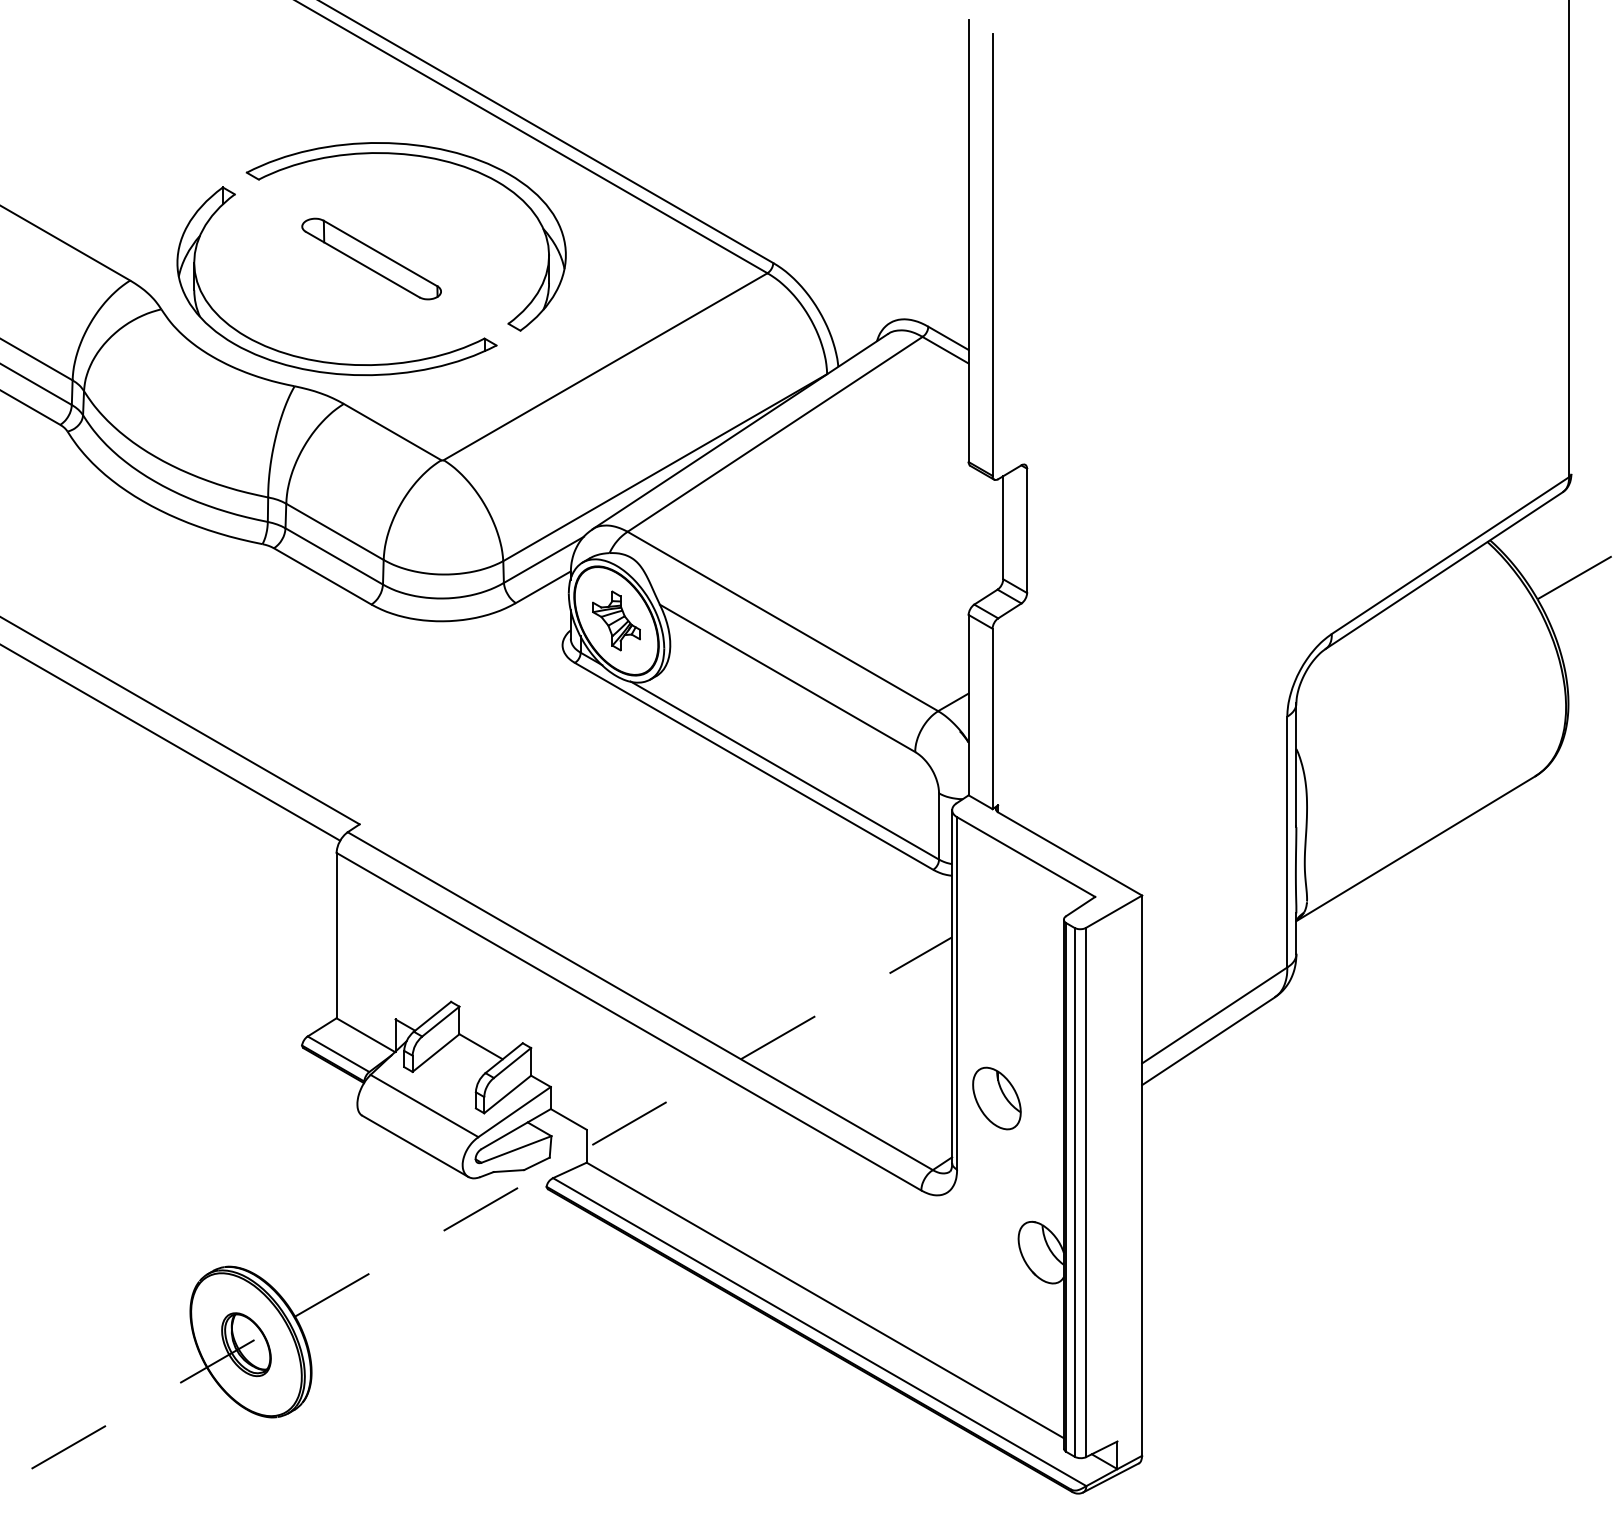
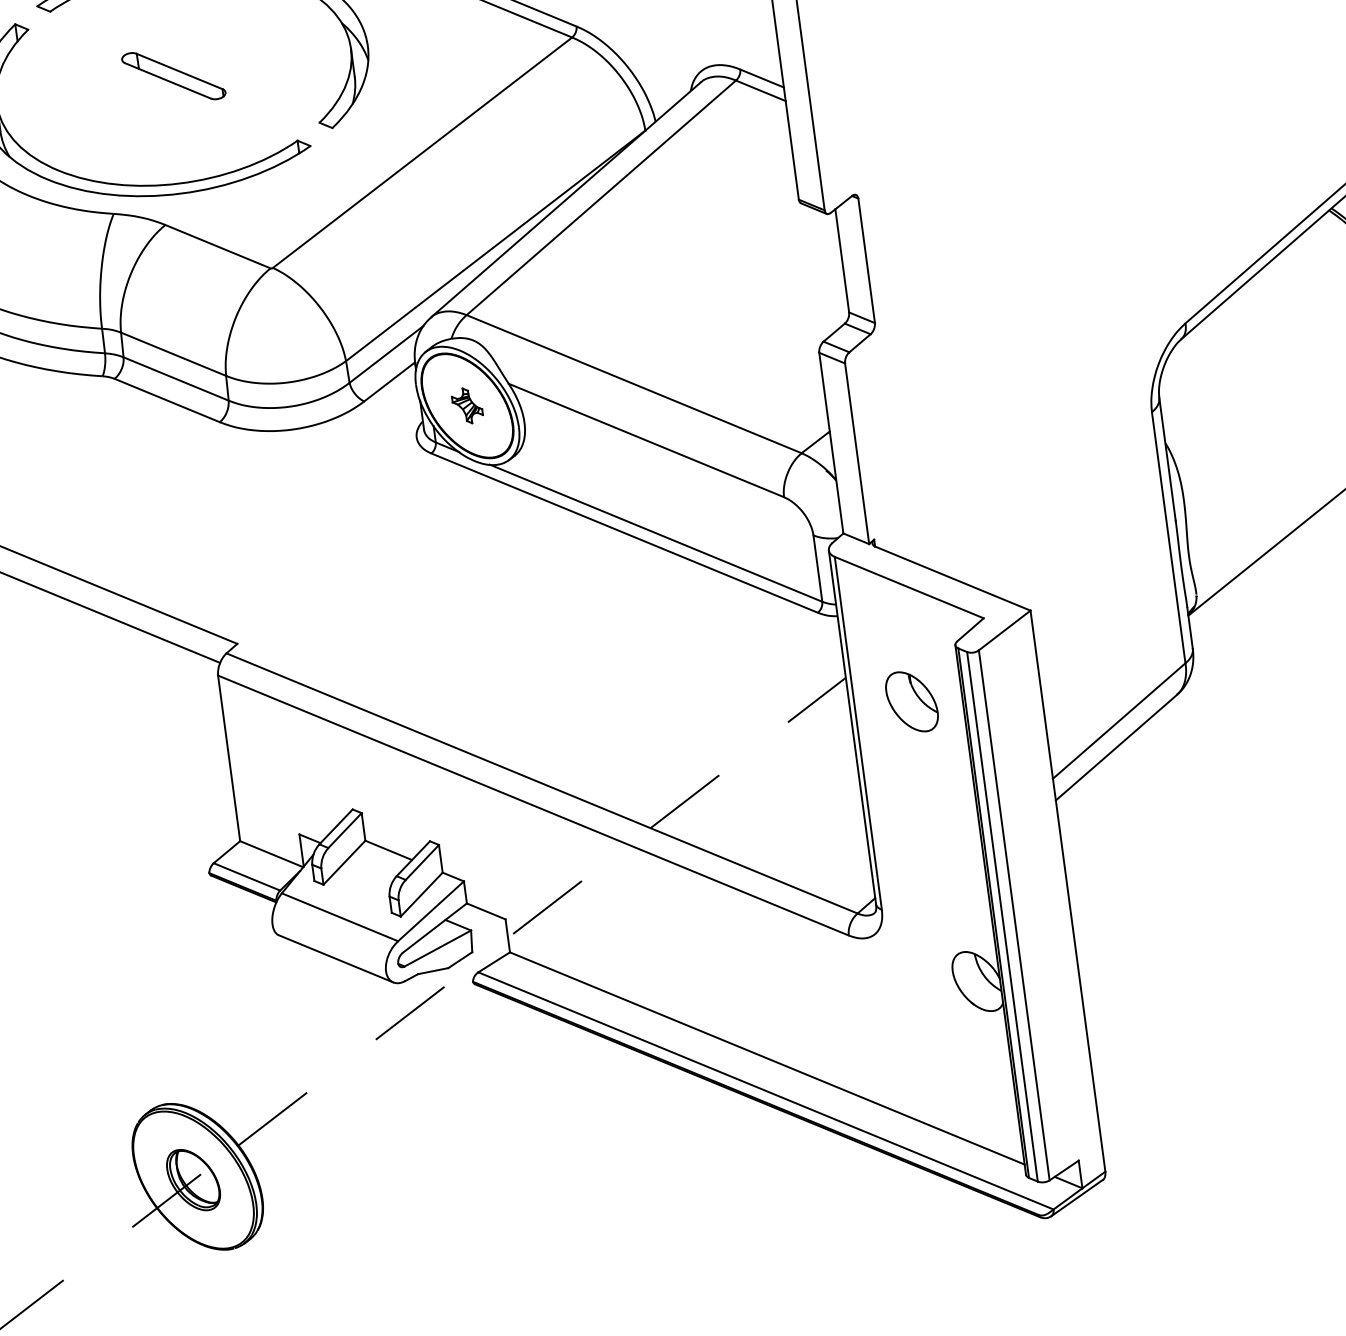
part: (371, 258) -> (173, 75), size x0.7
part: (616, 620) -> (467, 405), size x0.6
part: (996, 1098) -> (911, 701), moved

